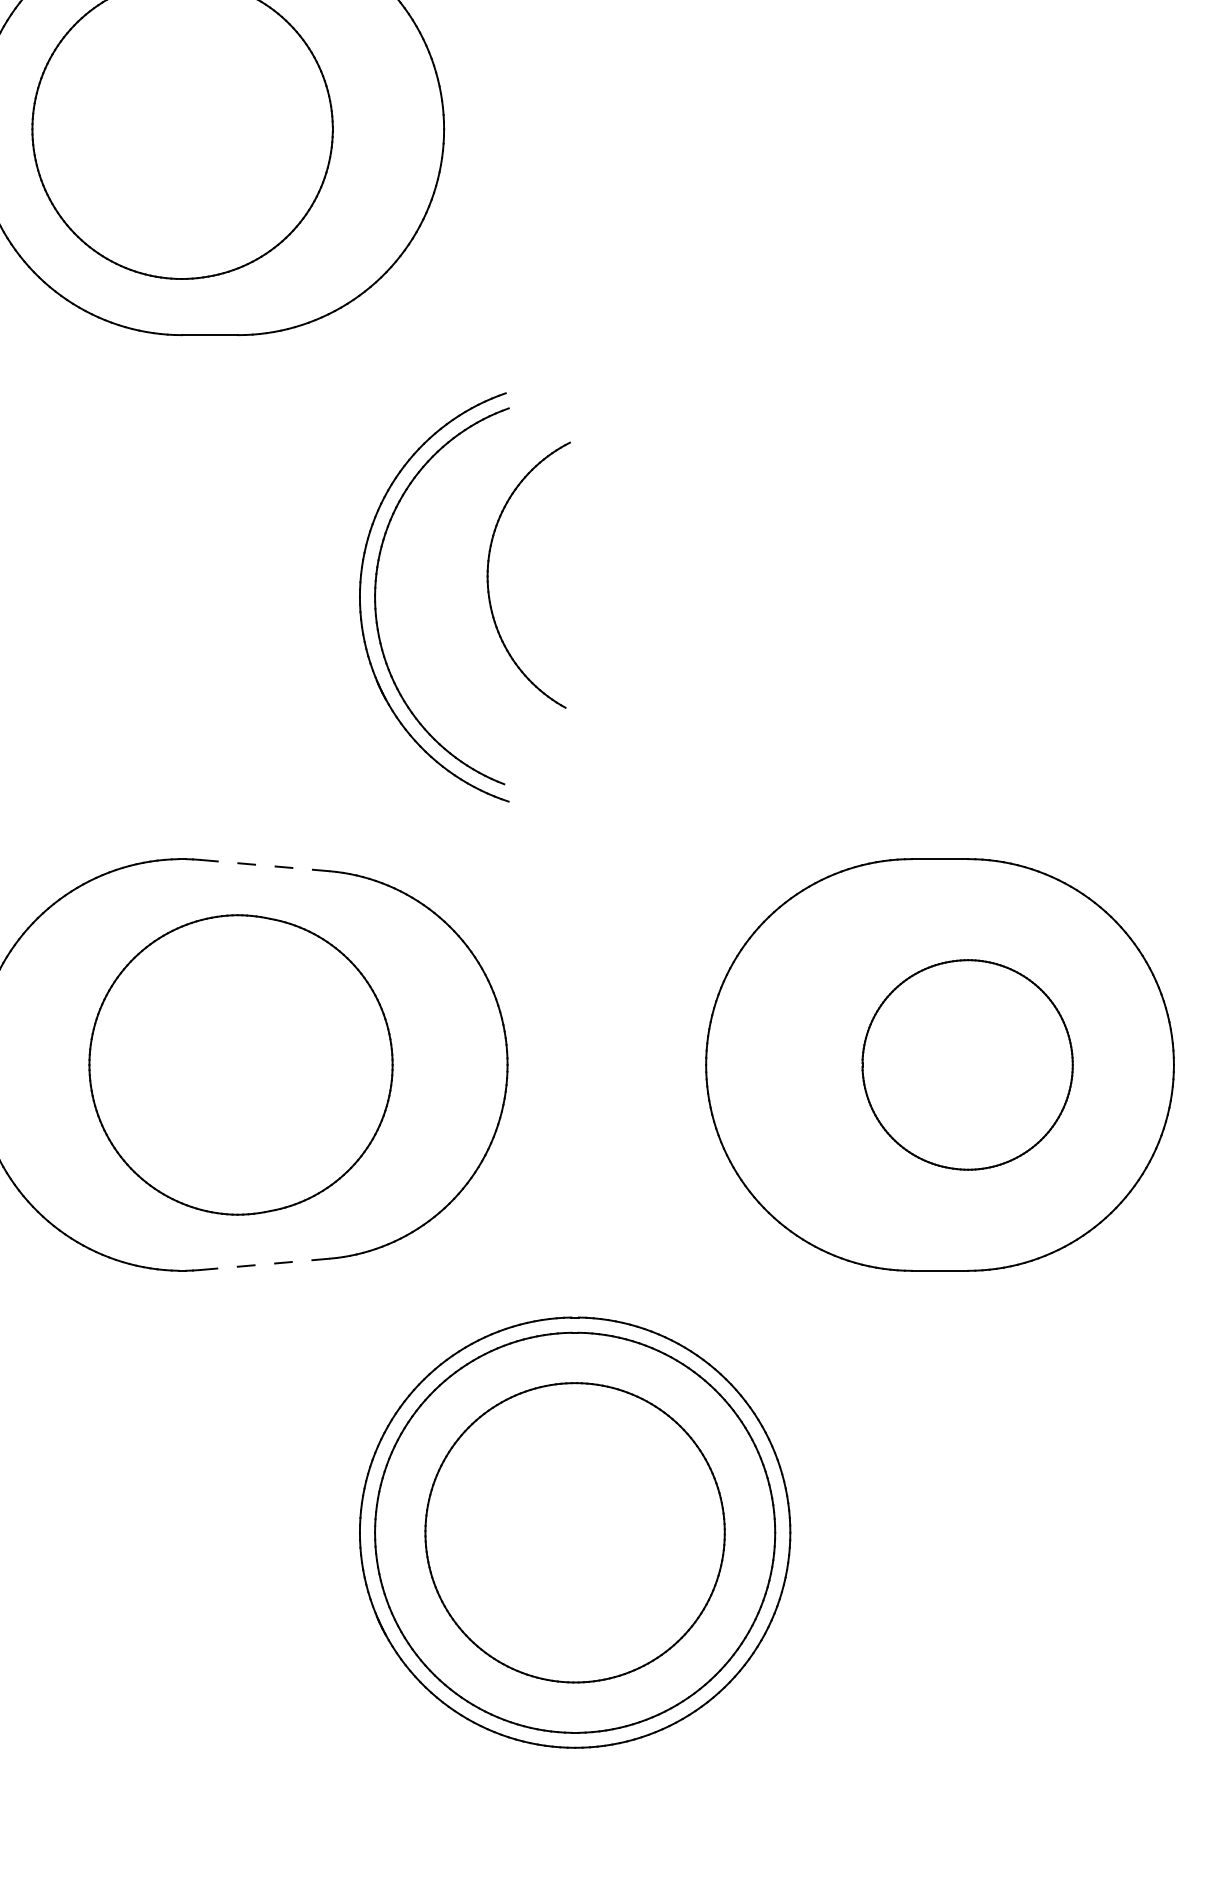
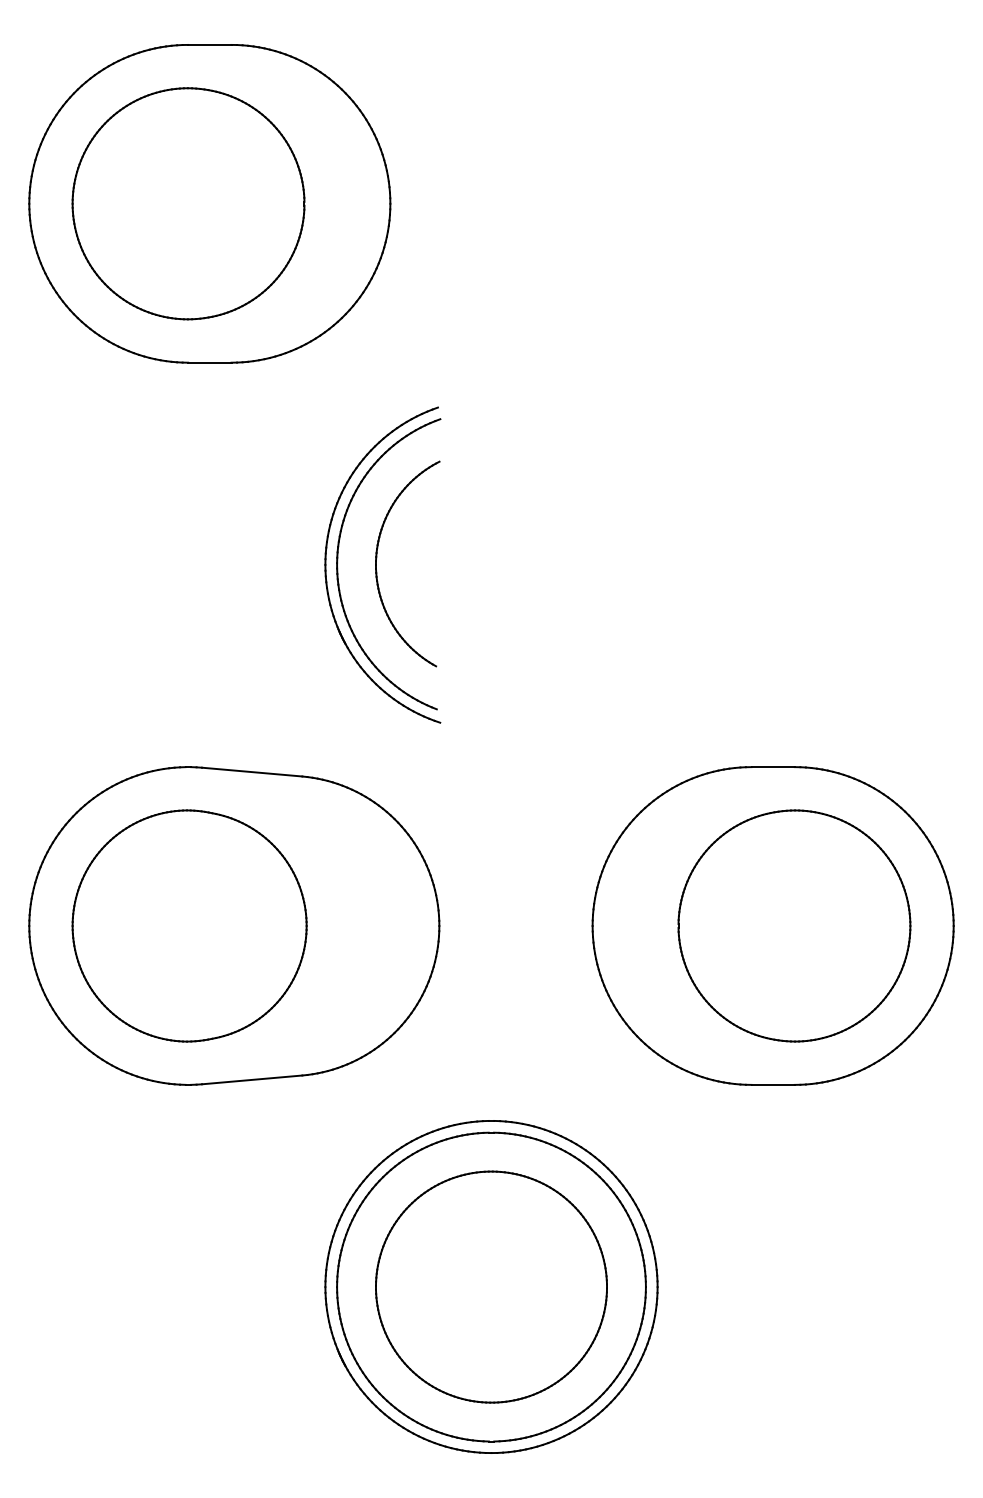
part: (489, 568) -> (377, 558), moved
line: (265, 866) -> (252, 772), dashed -> solid
part: (240, 1064) -> (189, 925), moved
part: (967, 1064) -> (794, 925), size x1.43
line: (264, 1263) -> (251, 1079), dashed -> solid

